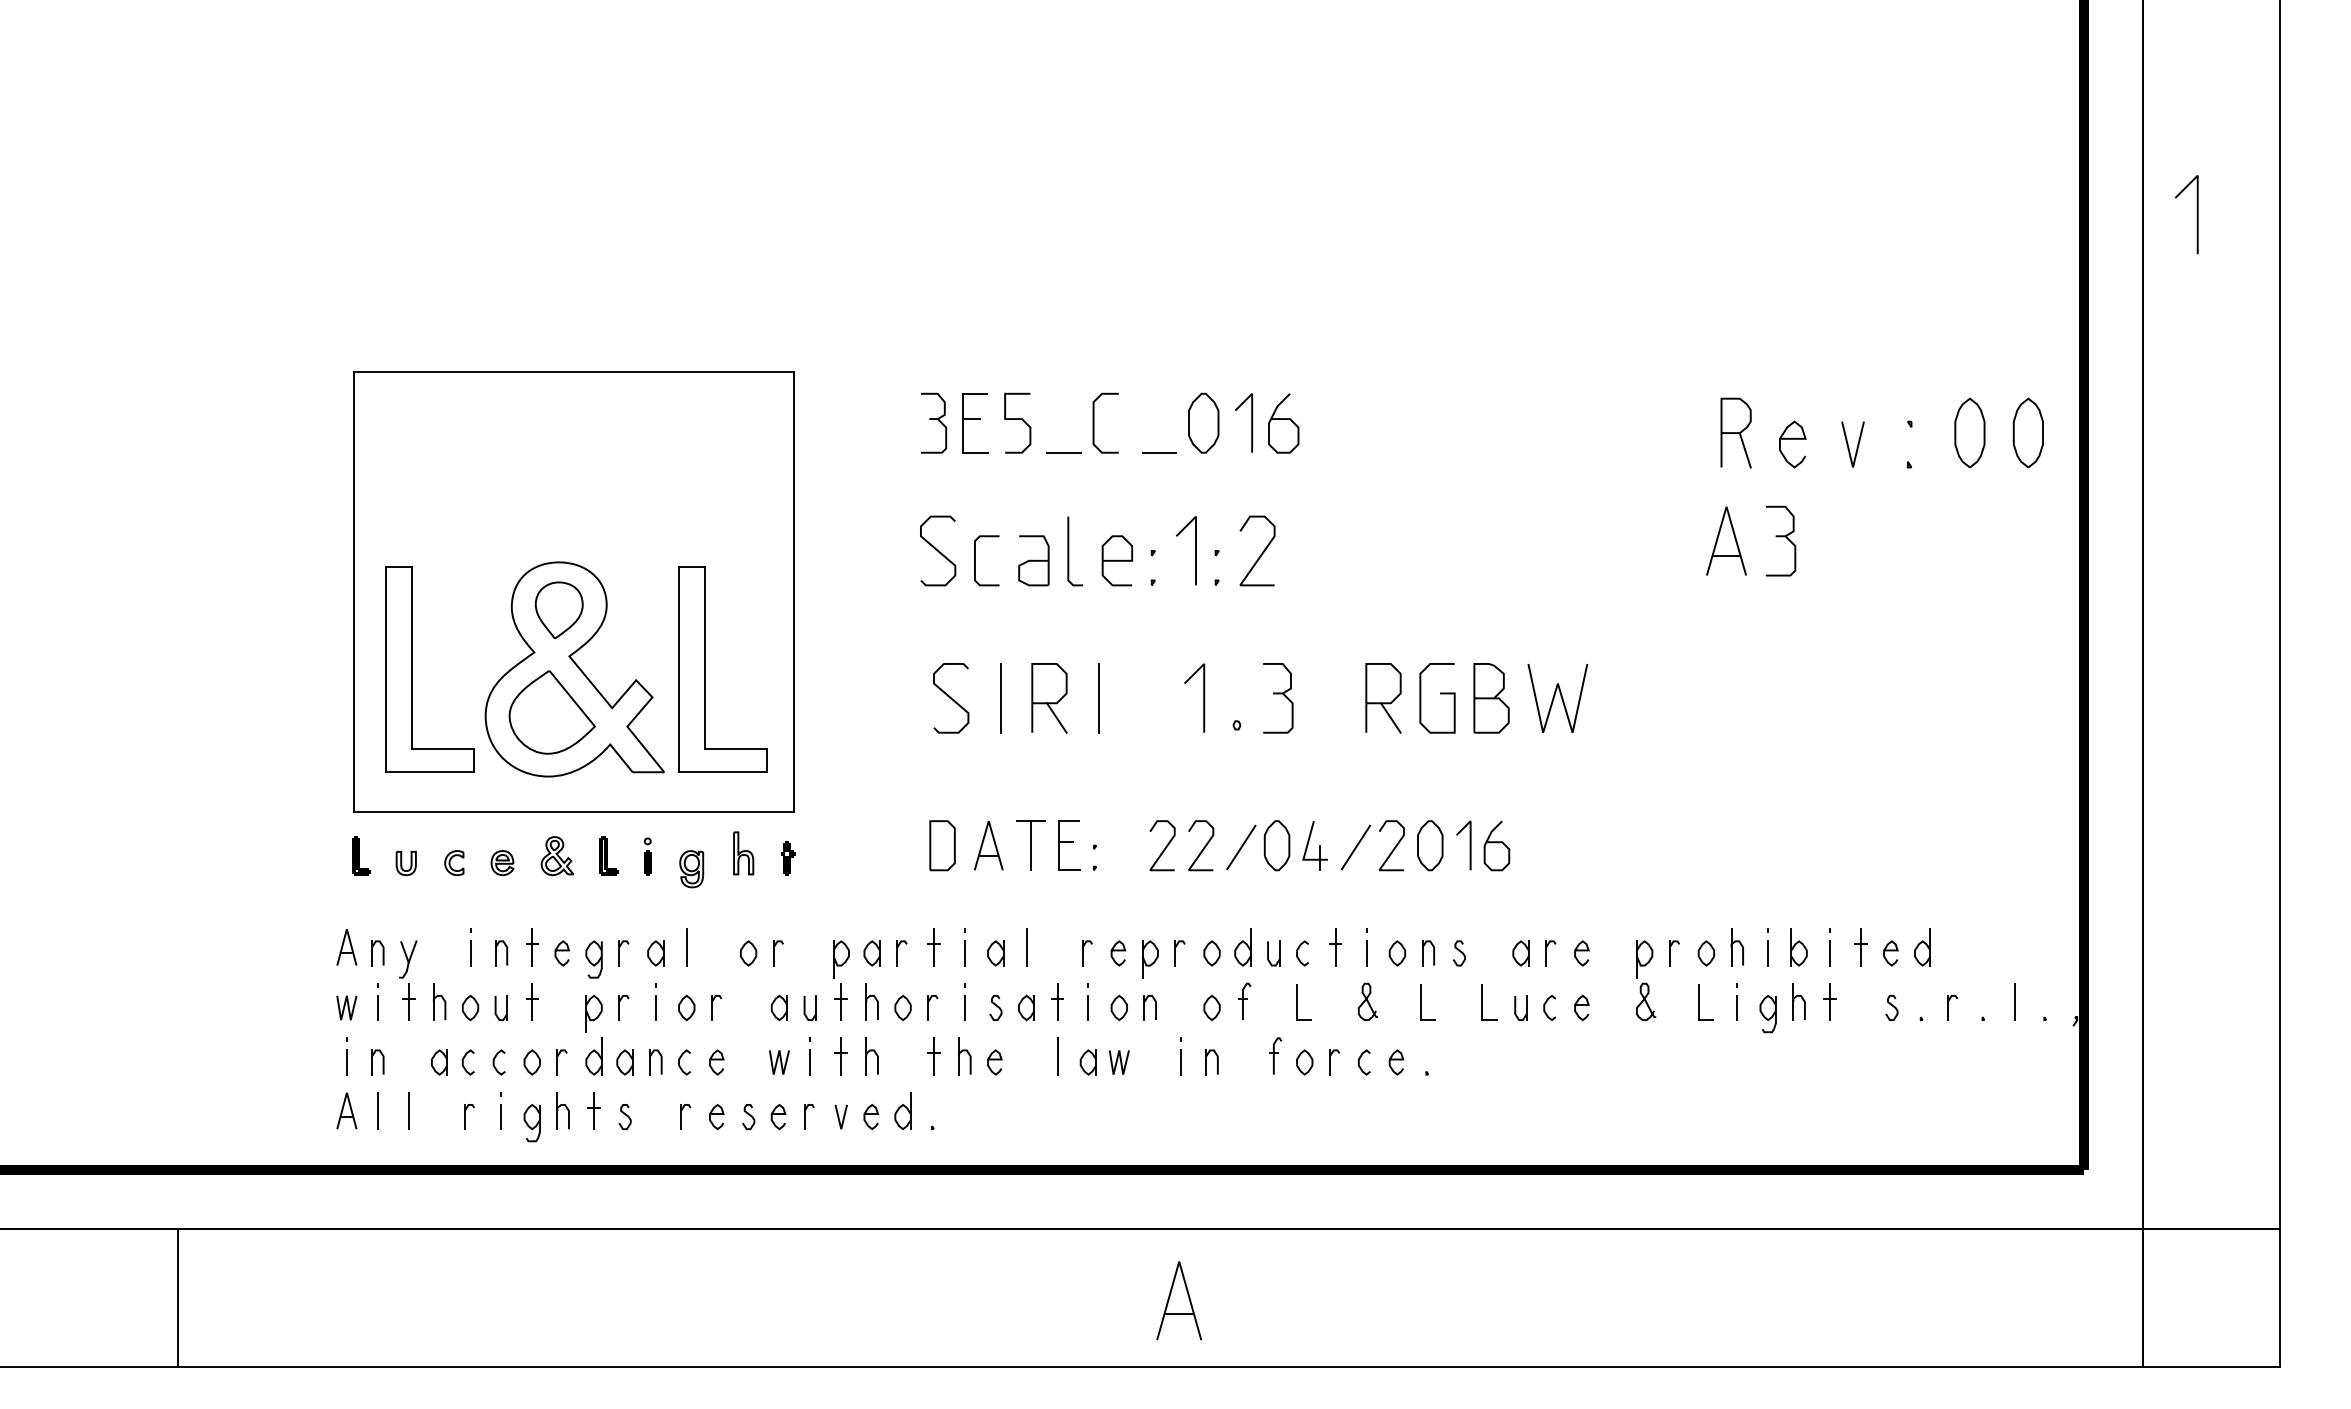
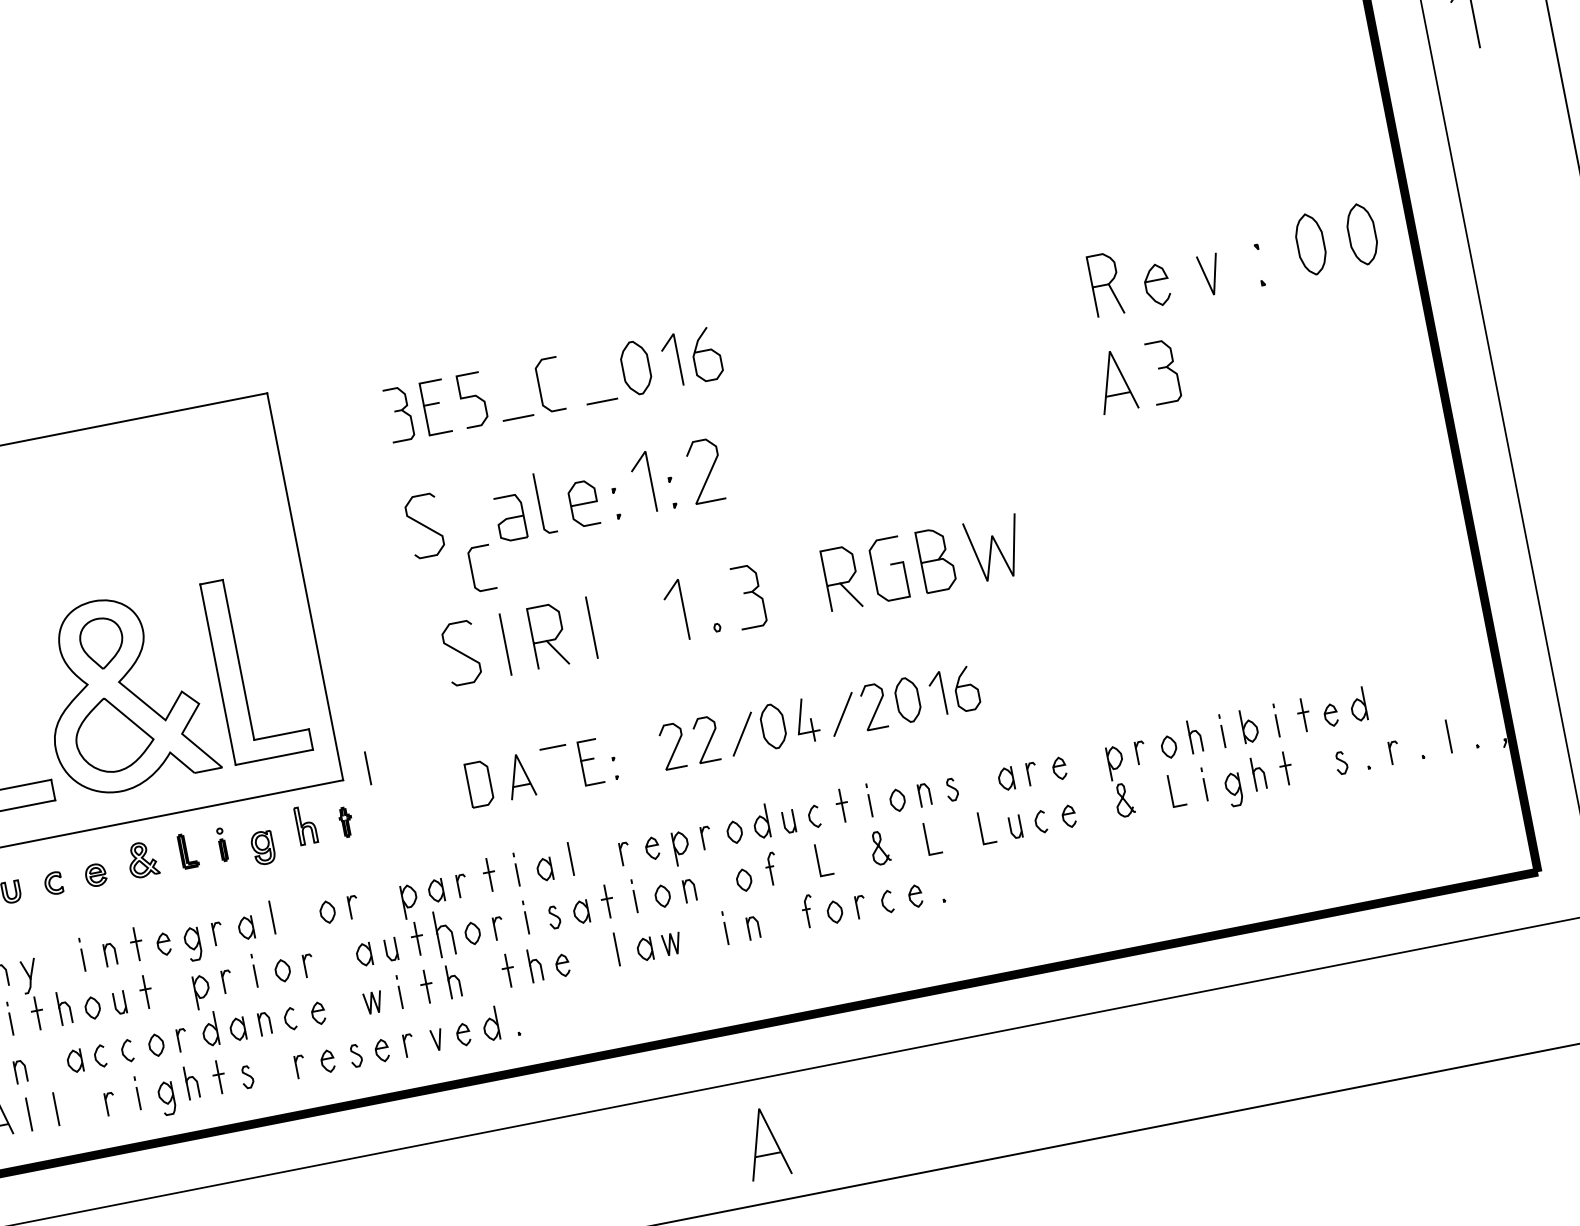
curve: (975, 560) -> (472, 570), moved
line: (823, 804) -> (367, 768), added
line: (1030, 845) -> (556, 768), removed
part: (871, 1001) -> (443, 933), size x1.4

